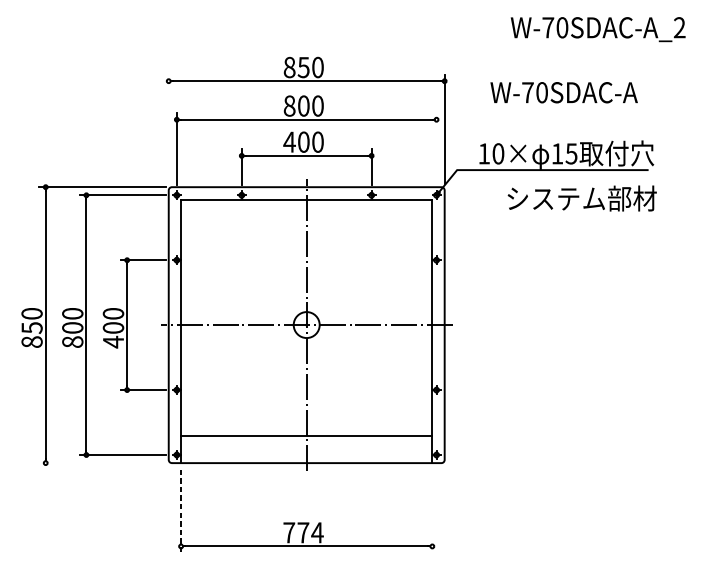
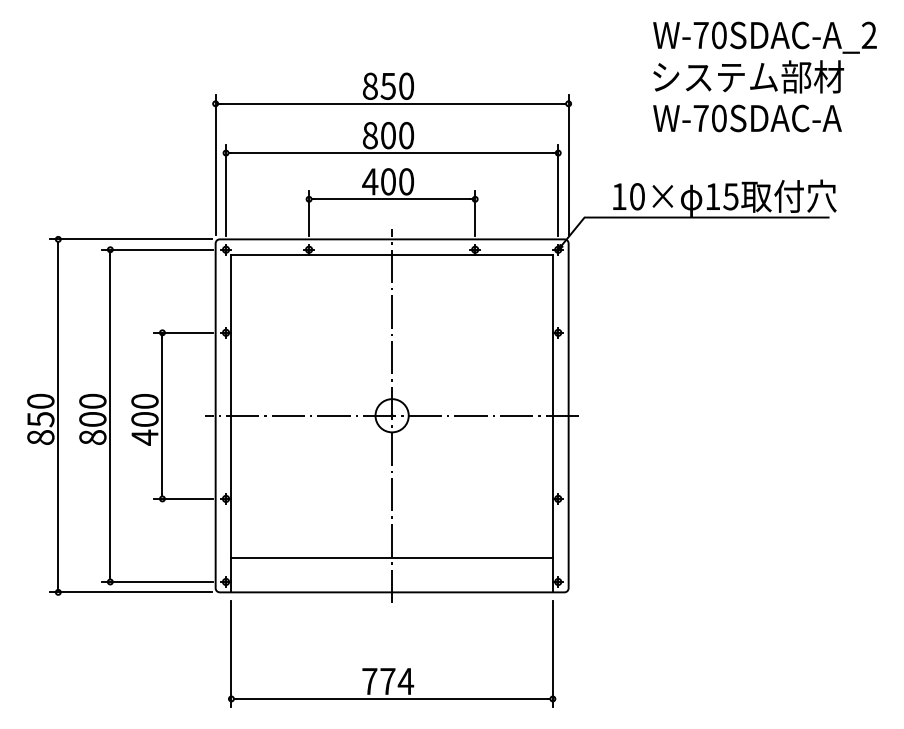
text: (564, 92) -> (747, 118), moved
line: (168, 129) -> (215, 165), added
line: (436, 148) -> (558, 190), added
text: (582, 198) -> (748, 76), moved
line: (102, 463) -> (130, 592), added
line: (432, 510) -> (552, 653), added
line: (181, 511) -> (231, 654), dashed -> solid

